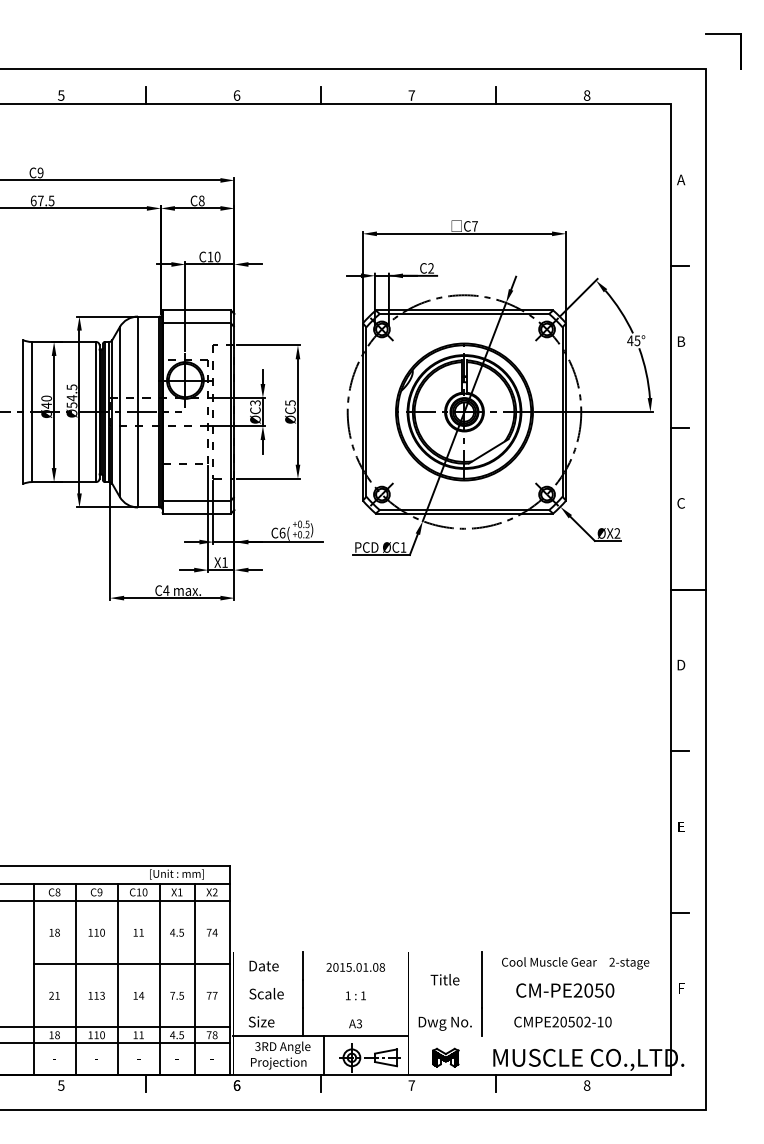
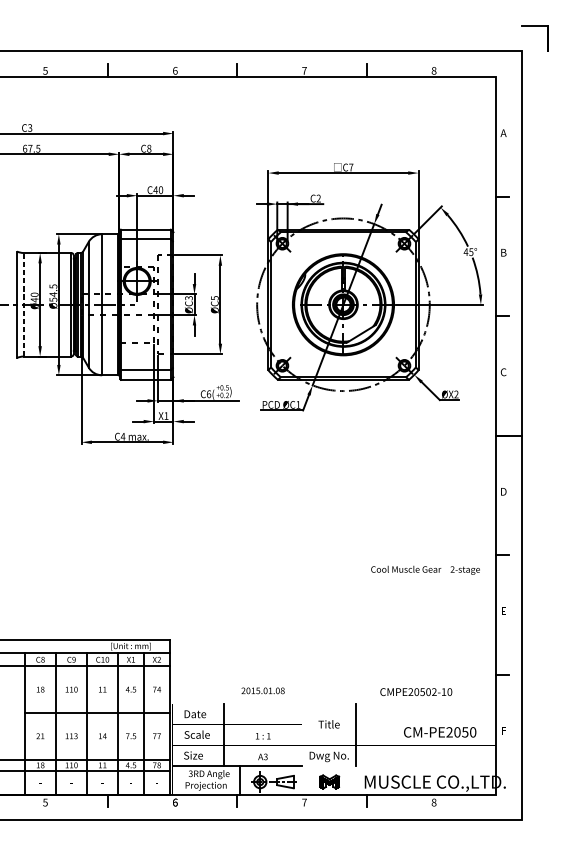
text: (40, 172) -> (30, 127), C9 -> C3
text: (210, 256) -> (155, 189), C10 -> C40
line: (31, 411) -> (23, 304), solid -> dashed
text: (575, 963) -> (425, 570), moved
text: (355, 967) -> (262, 690), moved
text: (565, 990) -> (440, 732), moved
text: (562, 1021) -> (415, 691), moved

